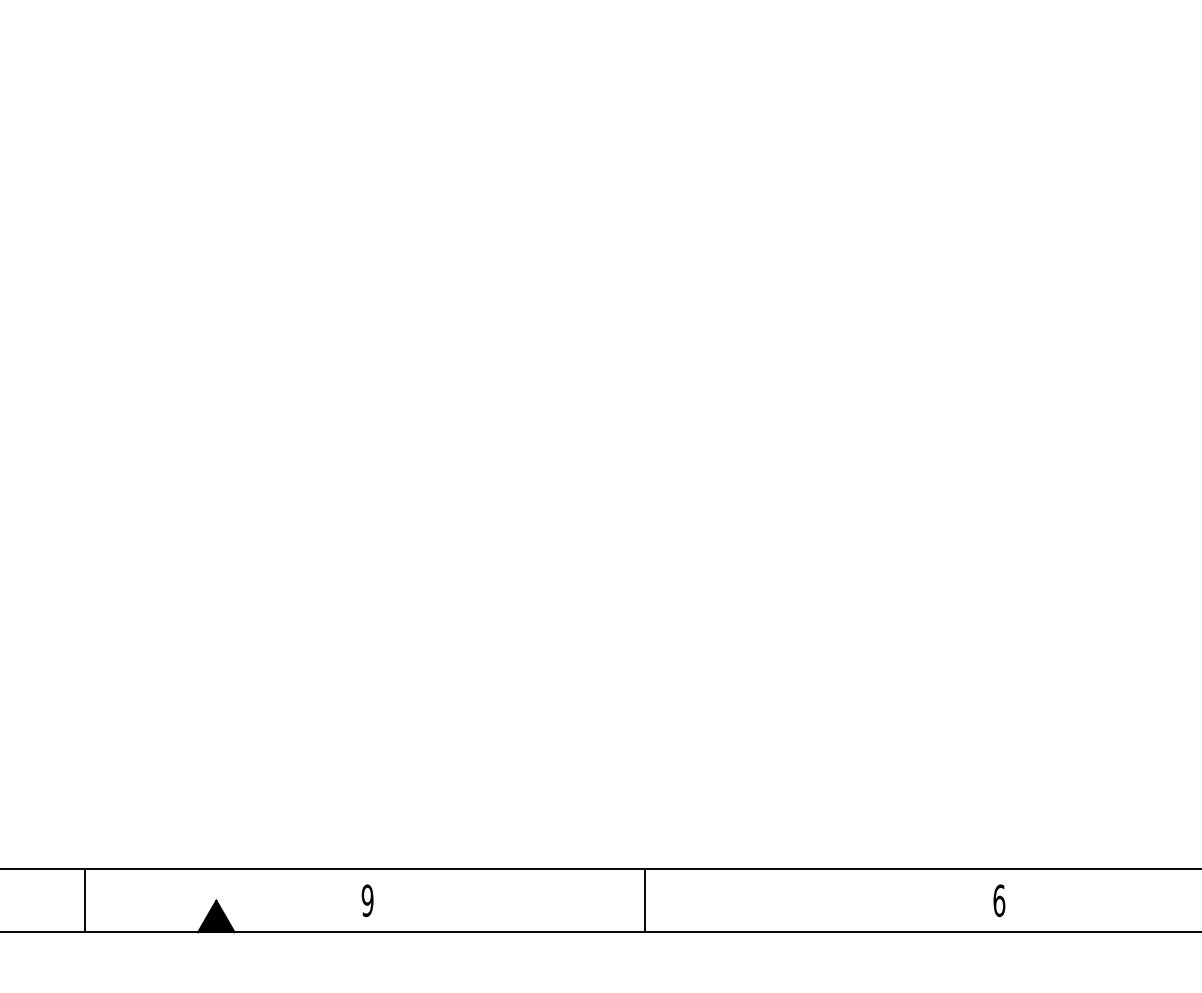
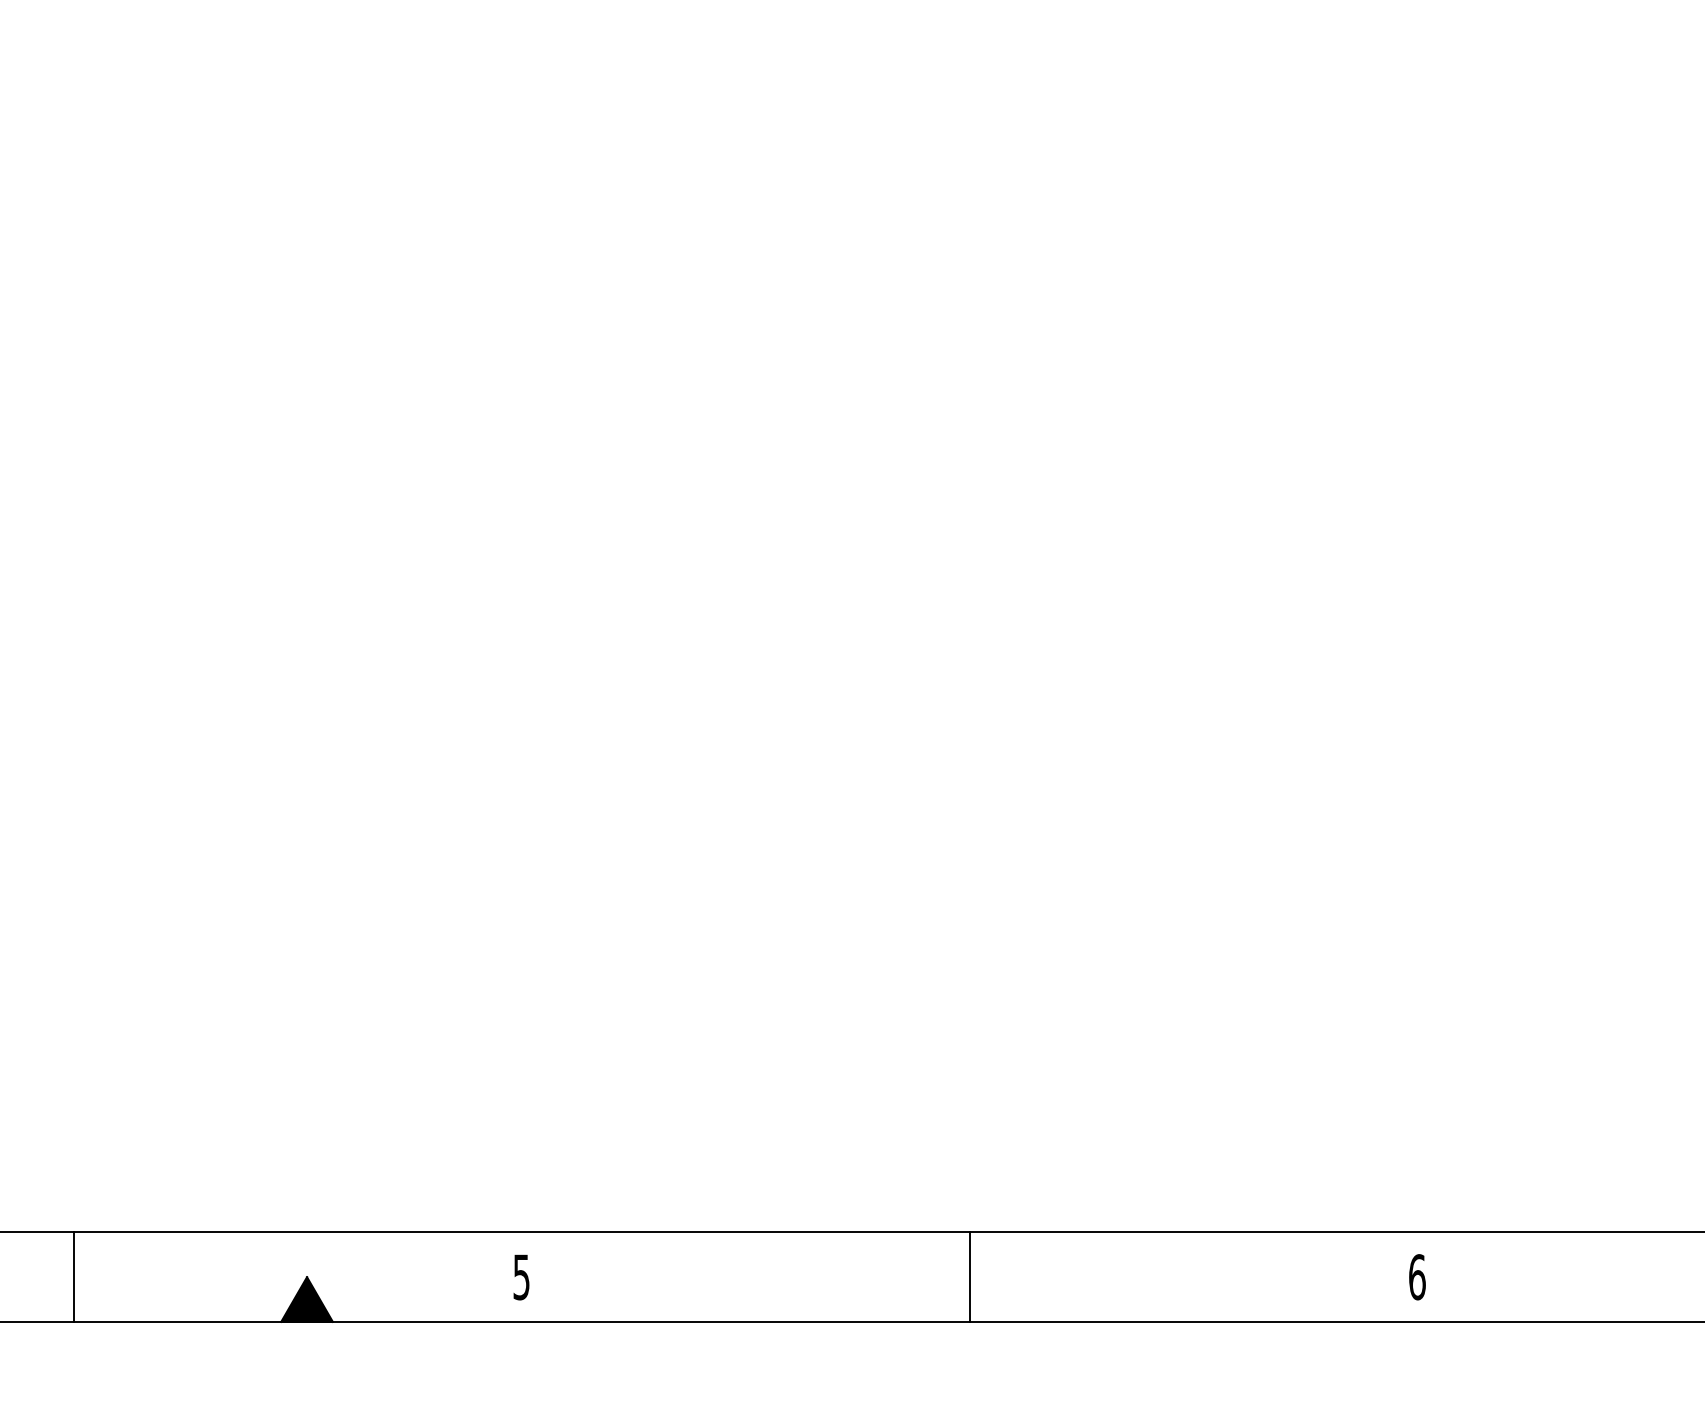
line: (84, 900) -> (74, 1276), moved
text: (367, 900) -> (521, 1277), 9 -> 5
line: (644, 900) -> (969, 1276), moved

